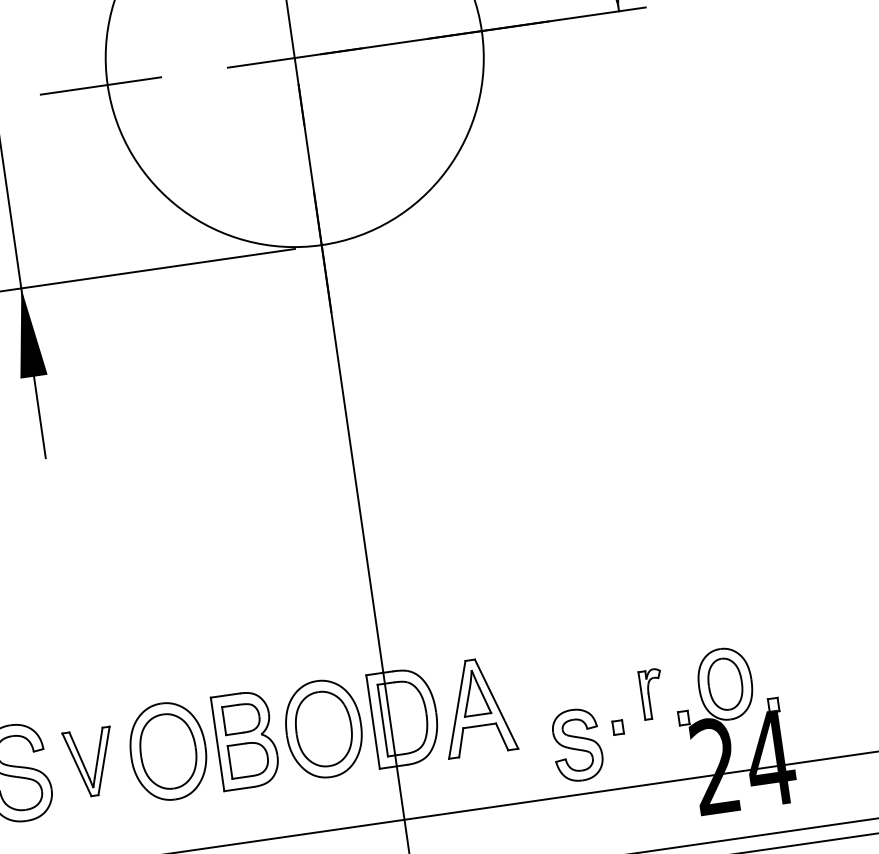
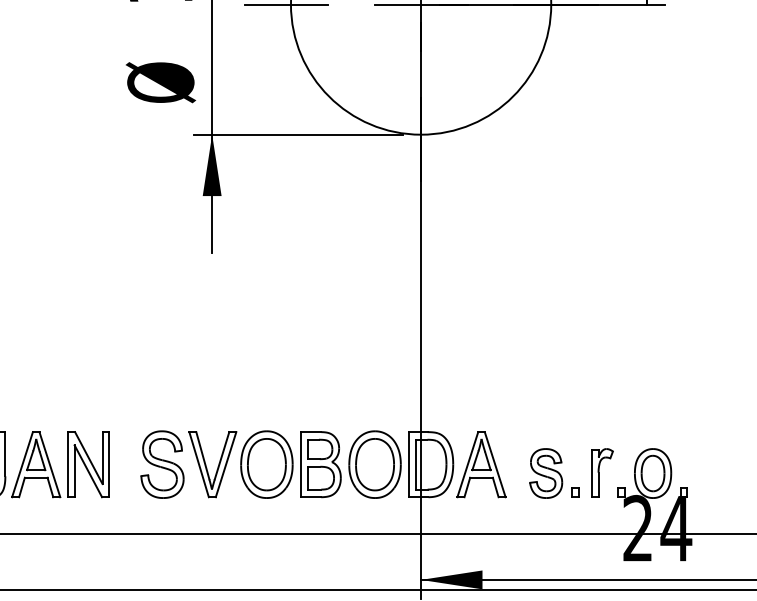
part: (652, 693) -> (602, 472), size x1.43
part: (577, 745) -> (546, 473), moved
part: (90, 762) -> (212, 464), size x1.43

